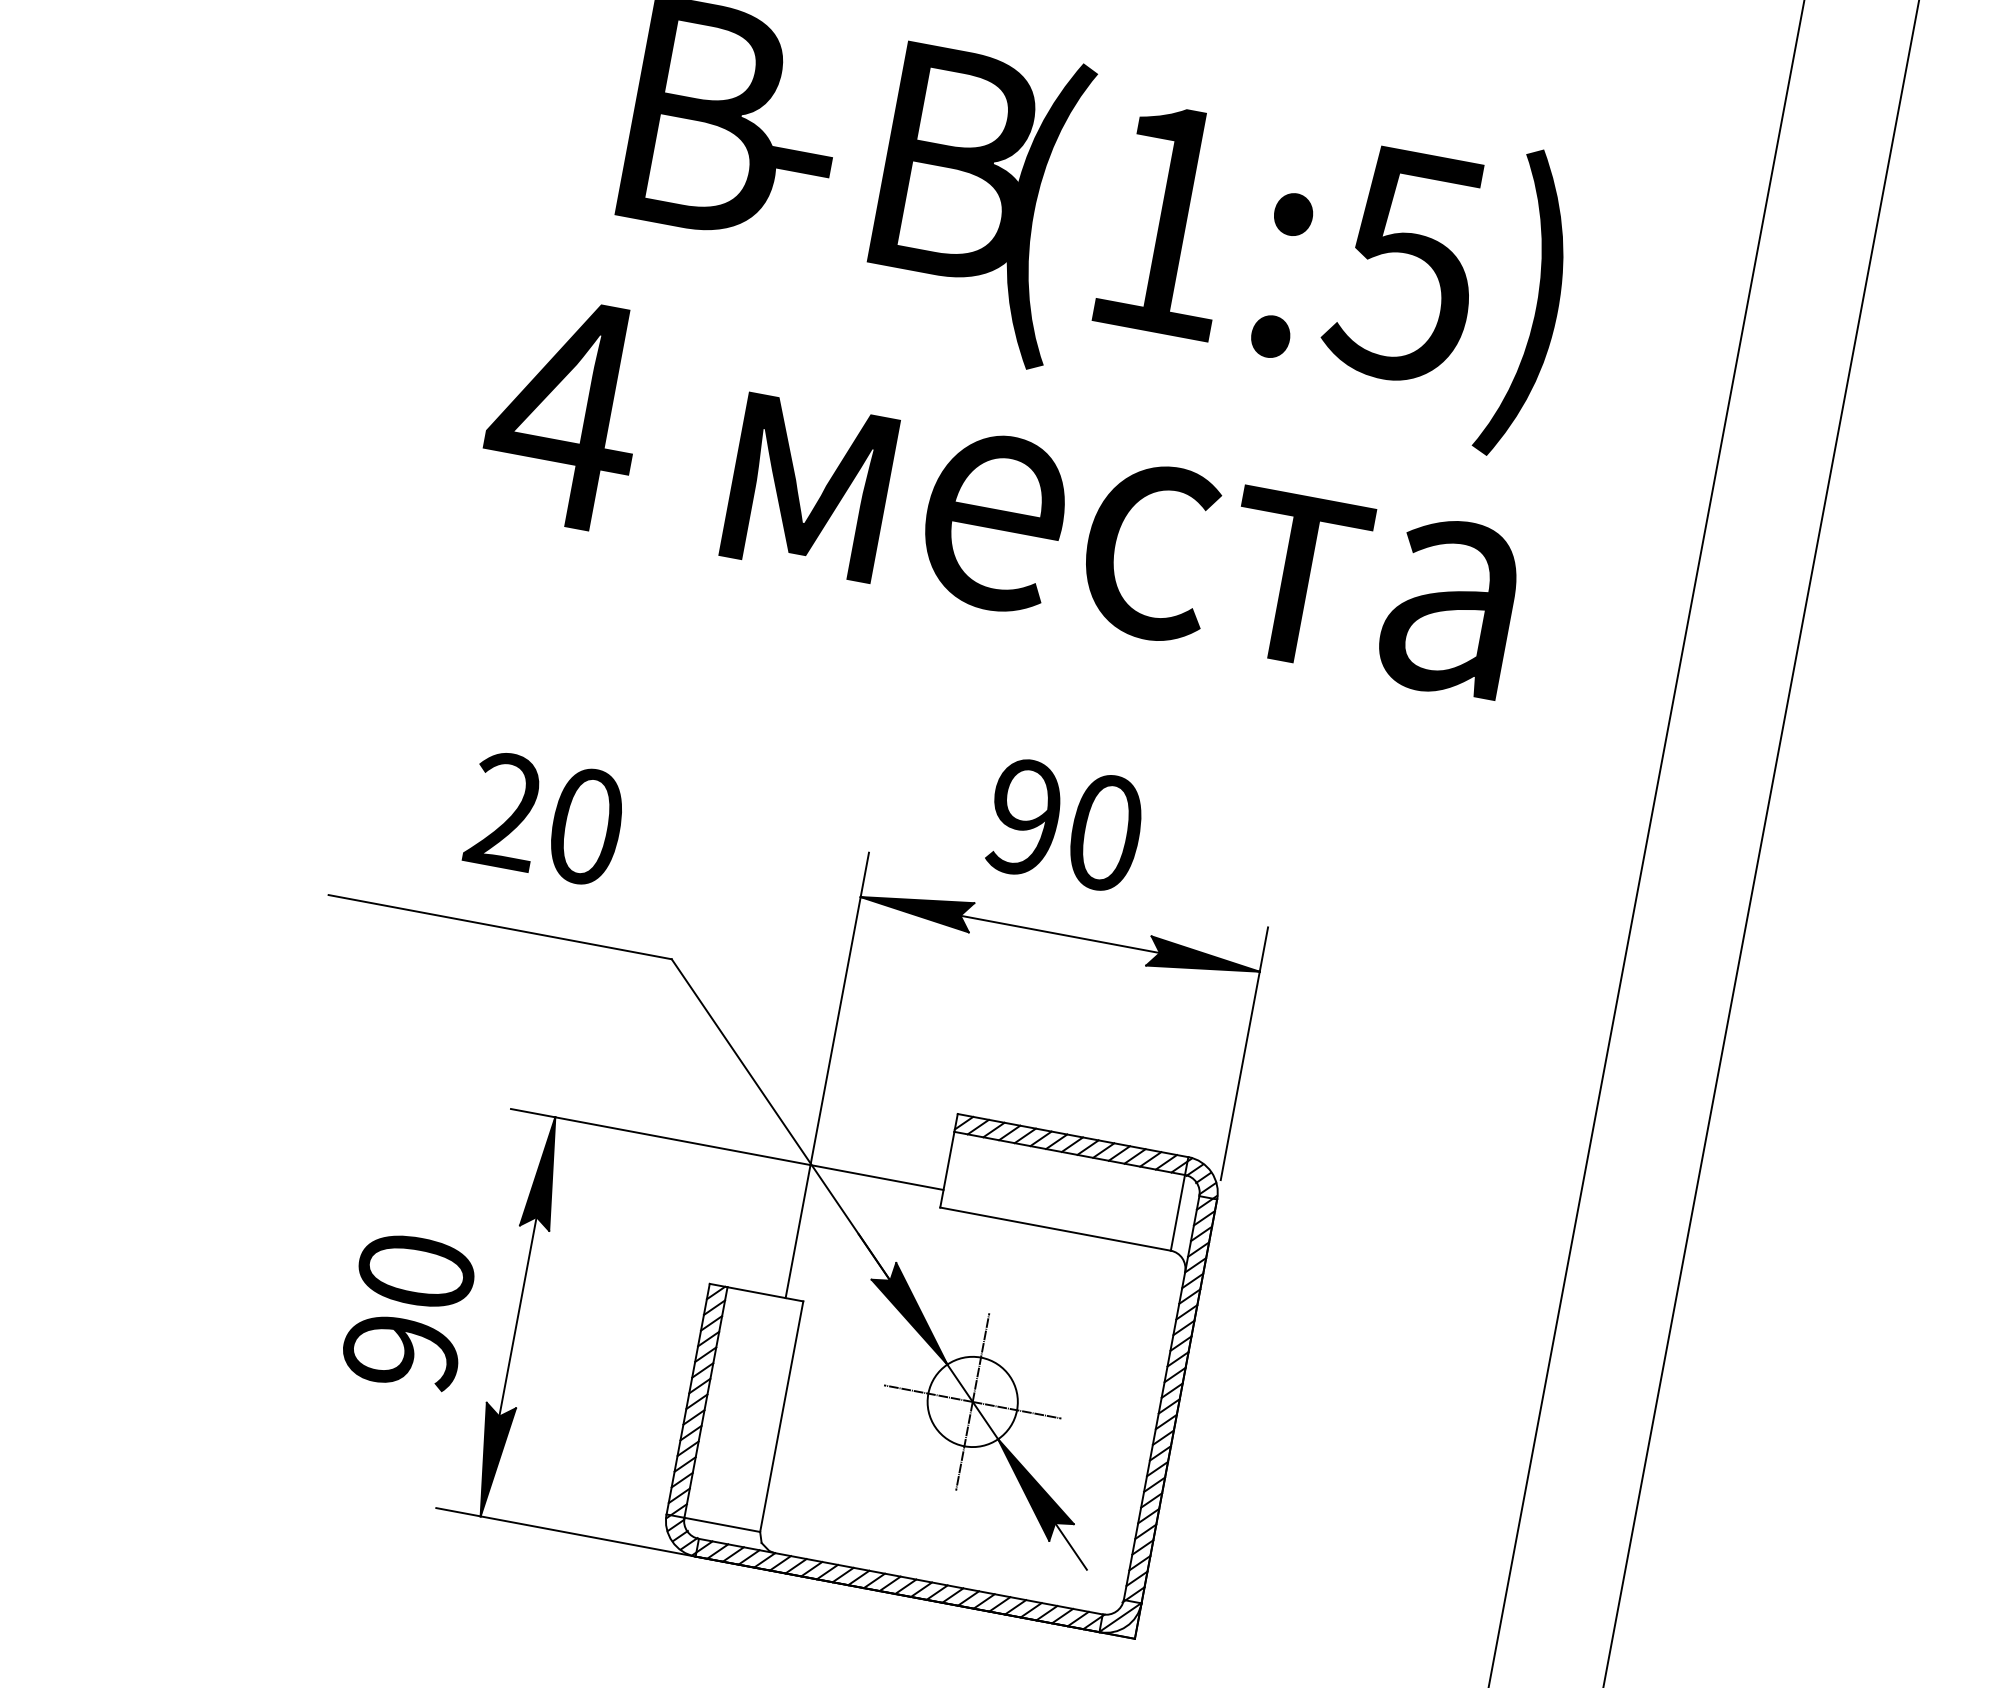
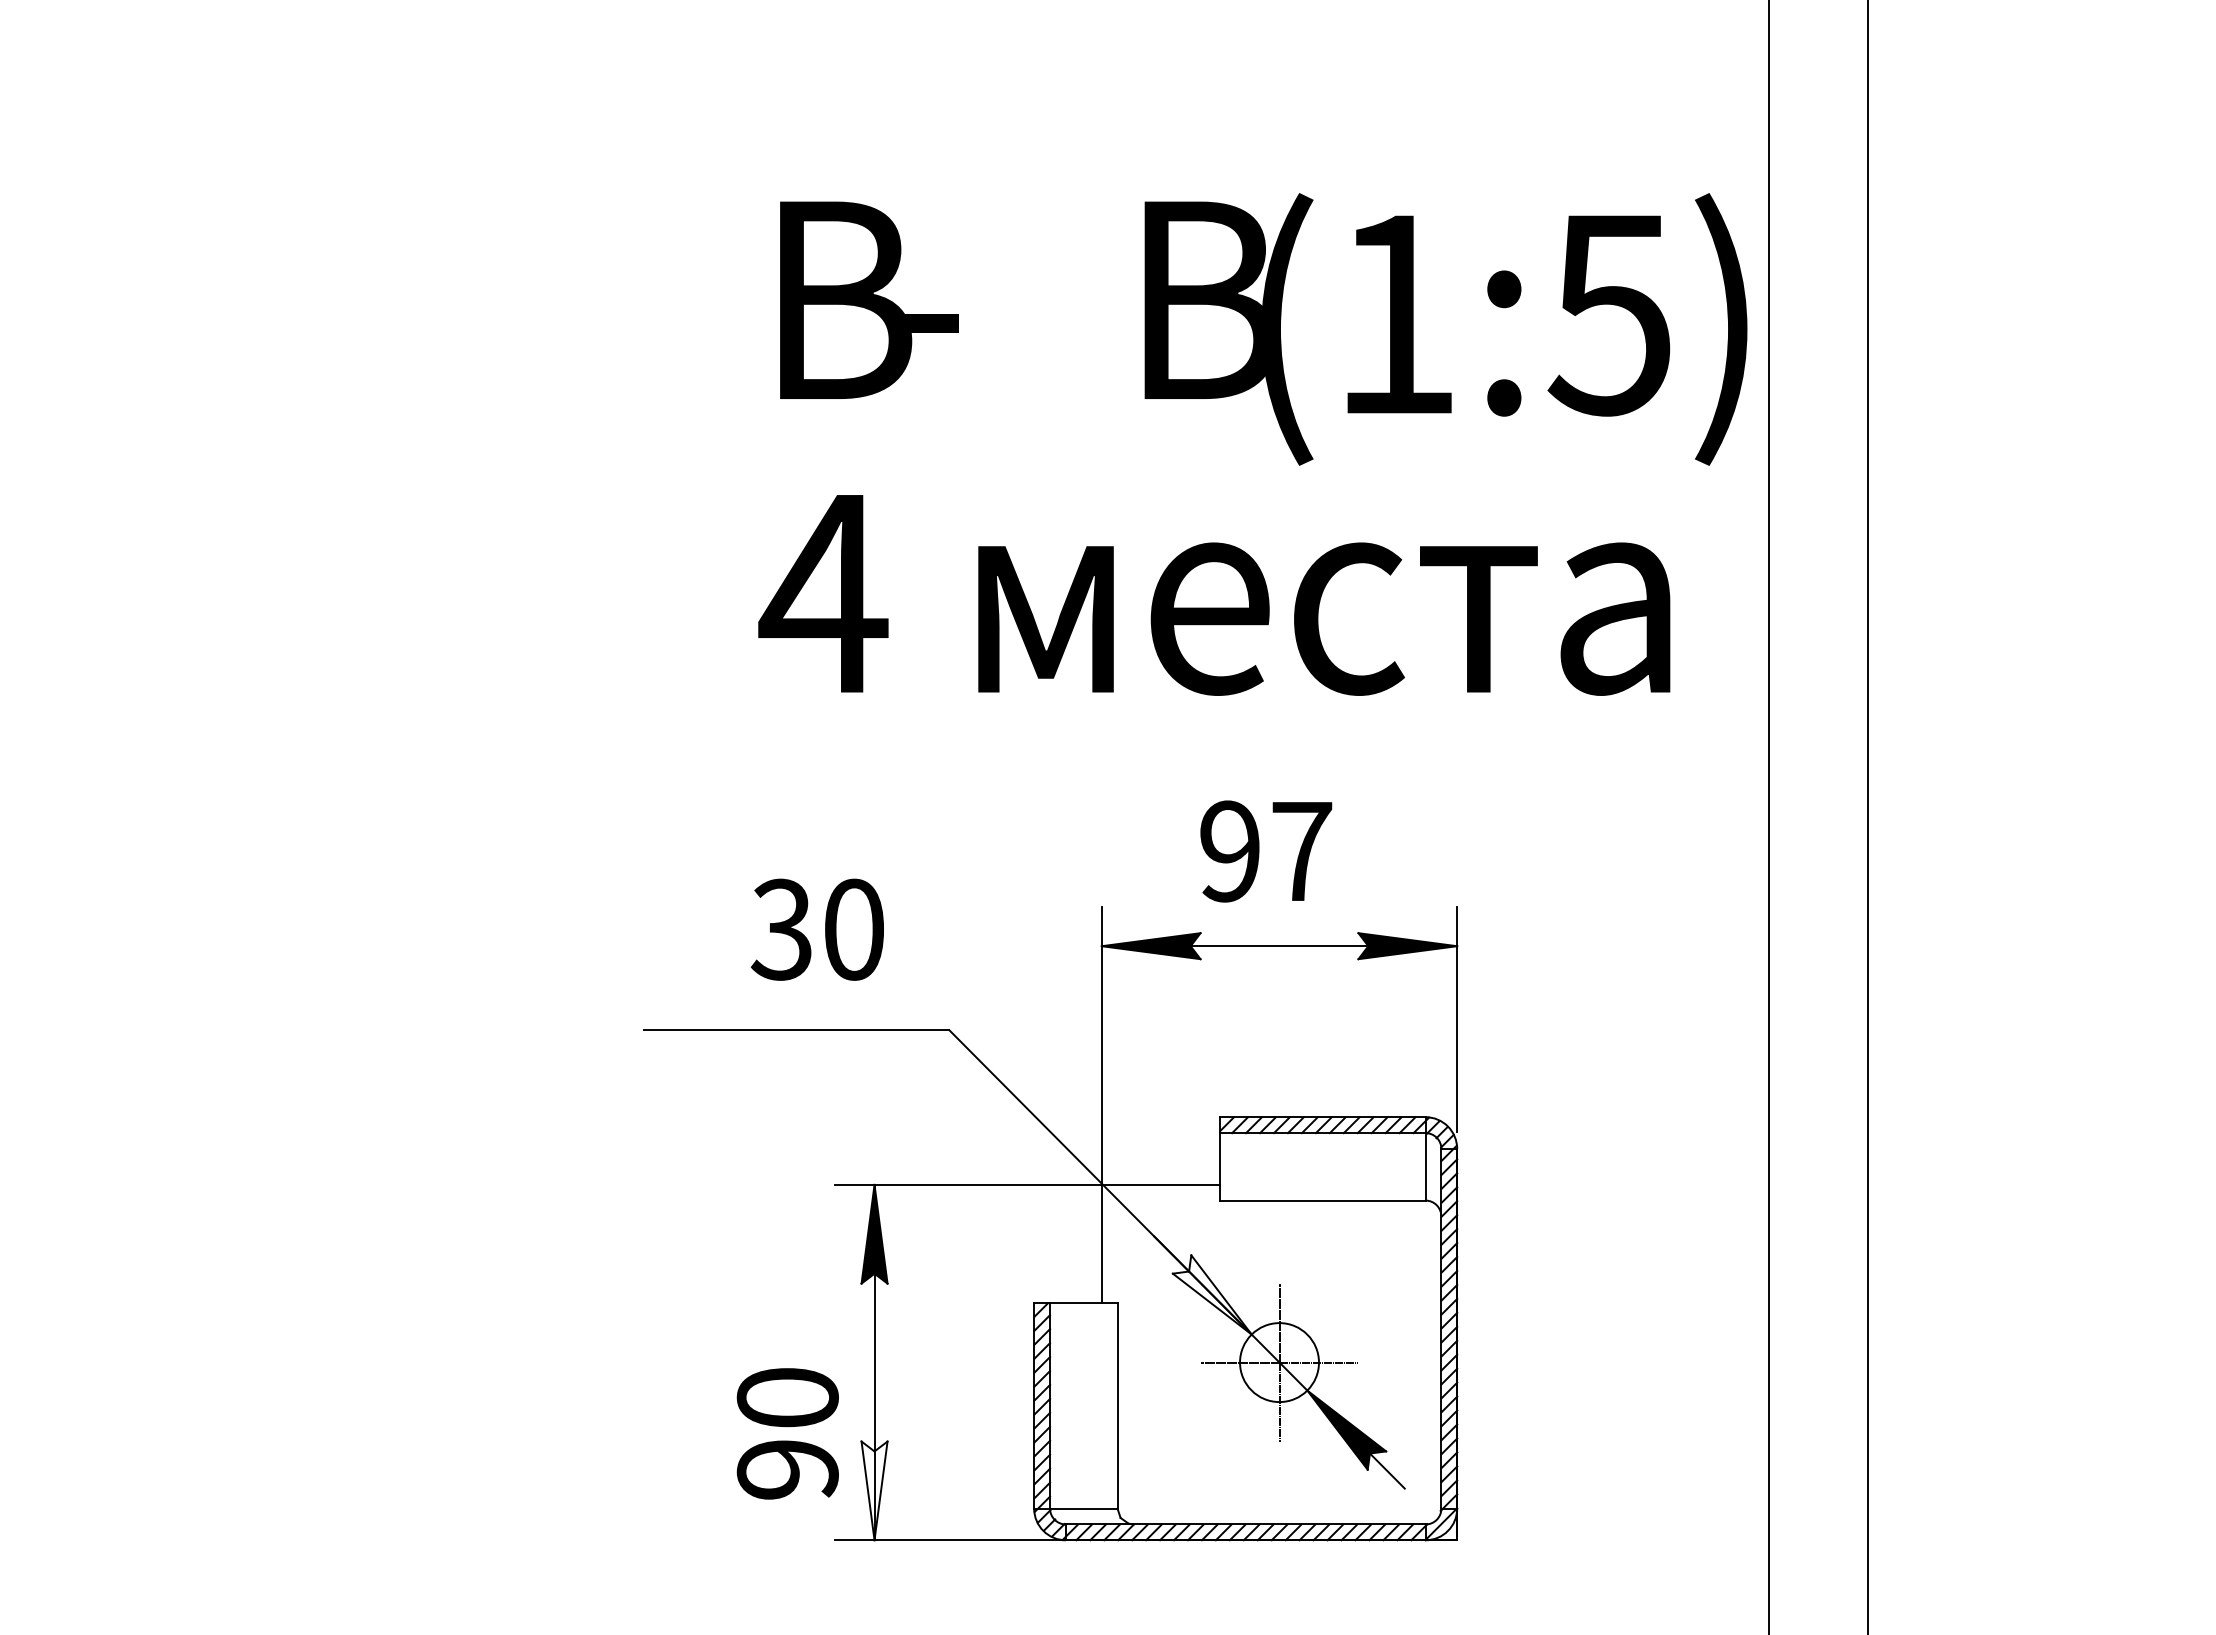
text: (1219, 247) -> (1445, 329), moved
text: (1003, 496) -> (1214, 595), moved
text: (504, 810) -> (781, 929), 20 -> 30
text: (1105, 832) -> (1302, 851), 90 -> 97
text: (408, 1311) -> (787, 1433), moved
fill: (910, 1311) -> (1211, 1294), removed
fill: (491, 1460) -> (874, 1490), removed

